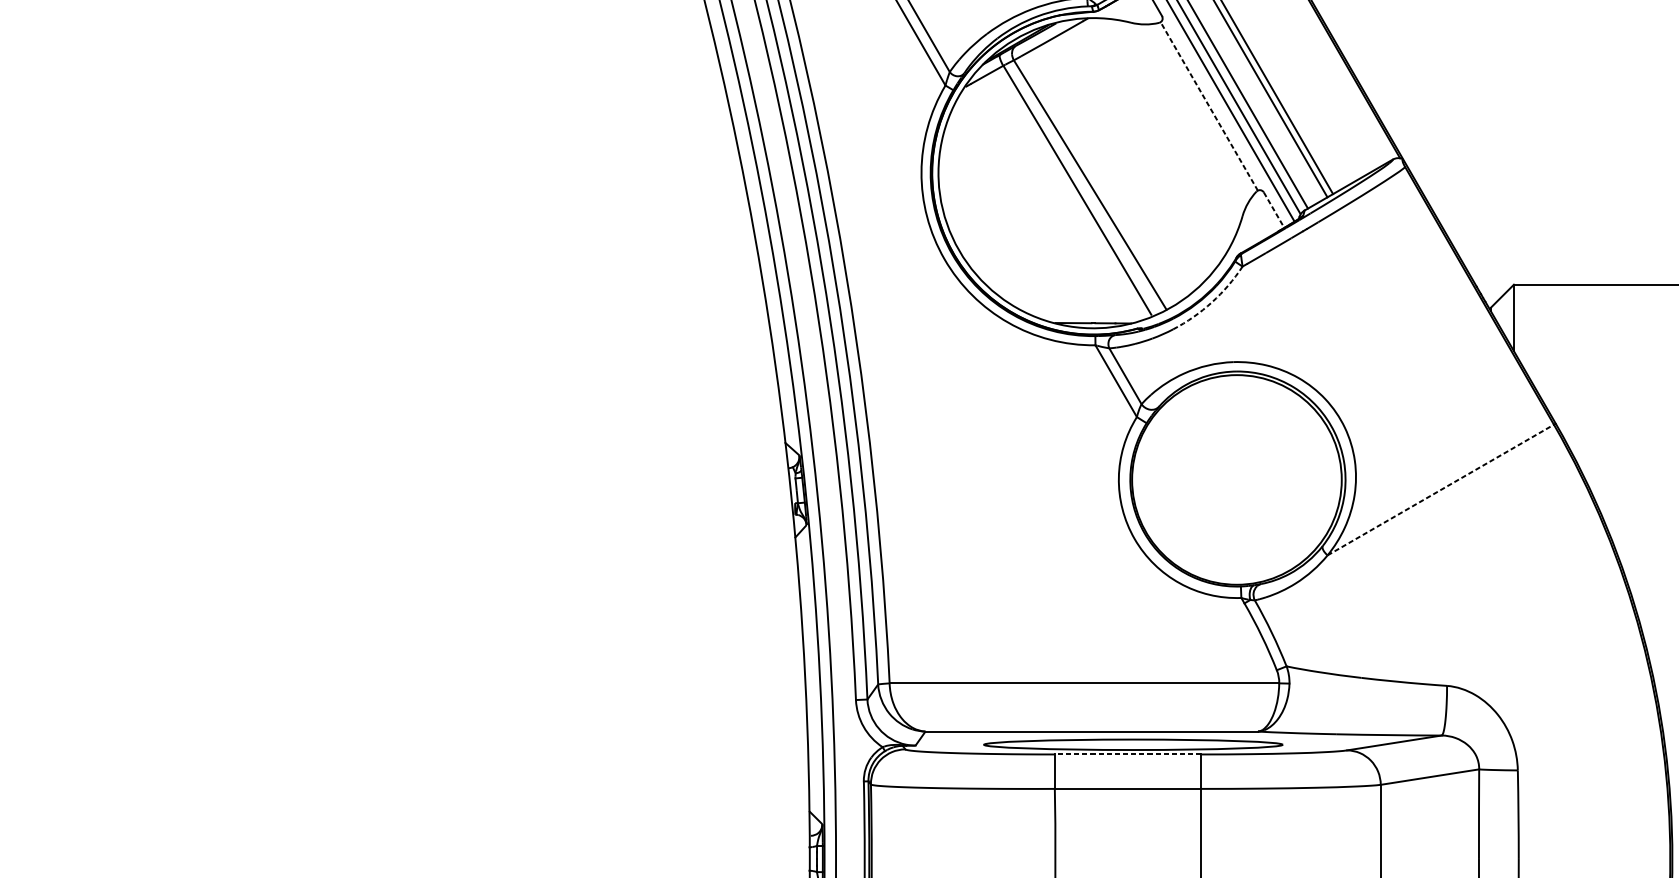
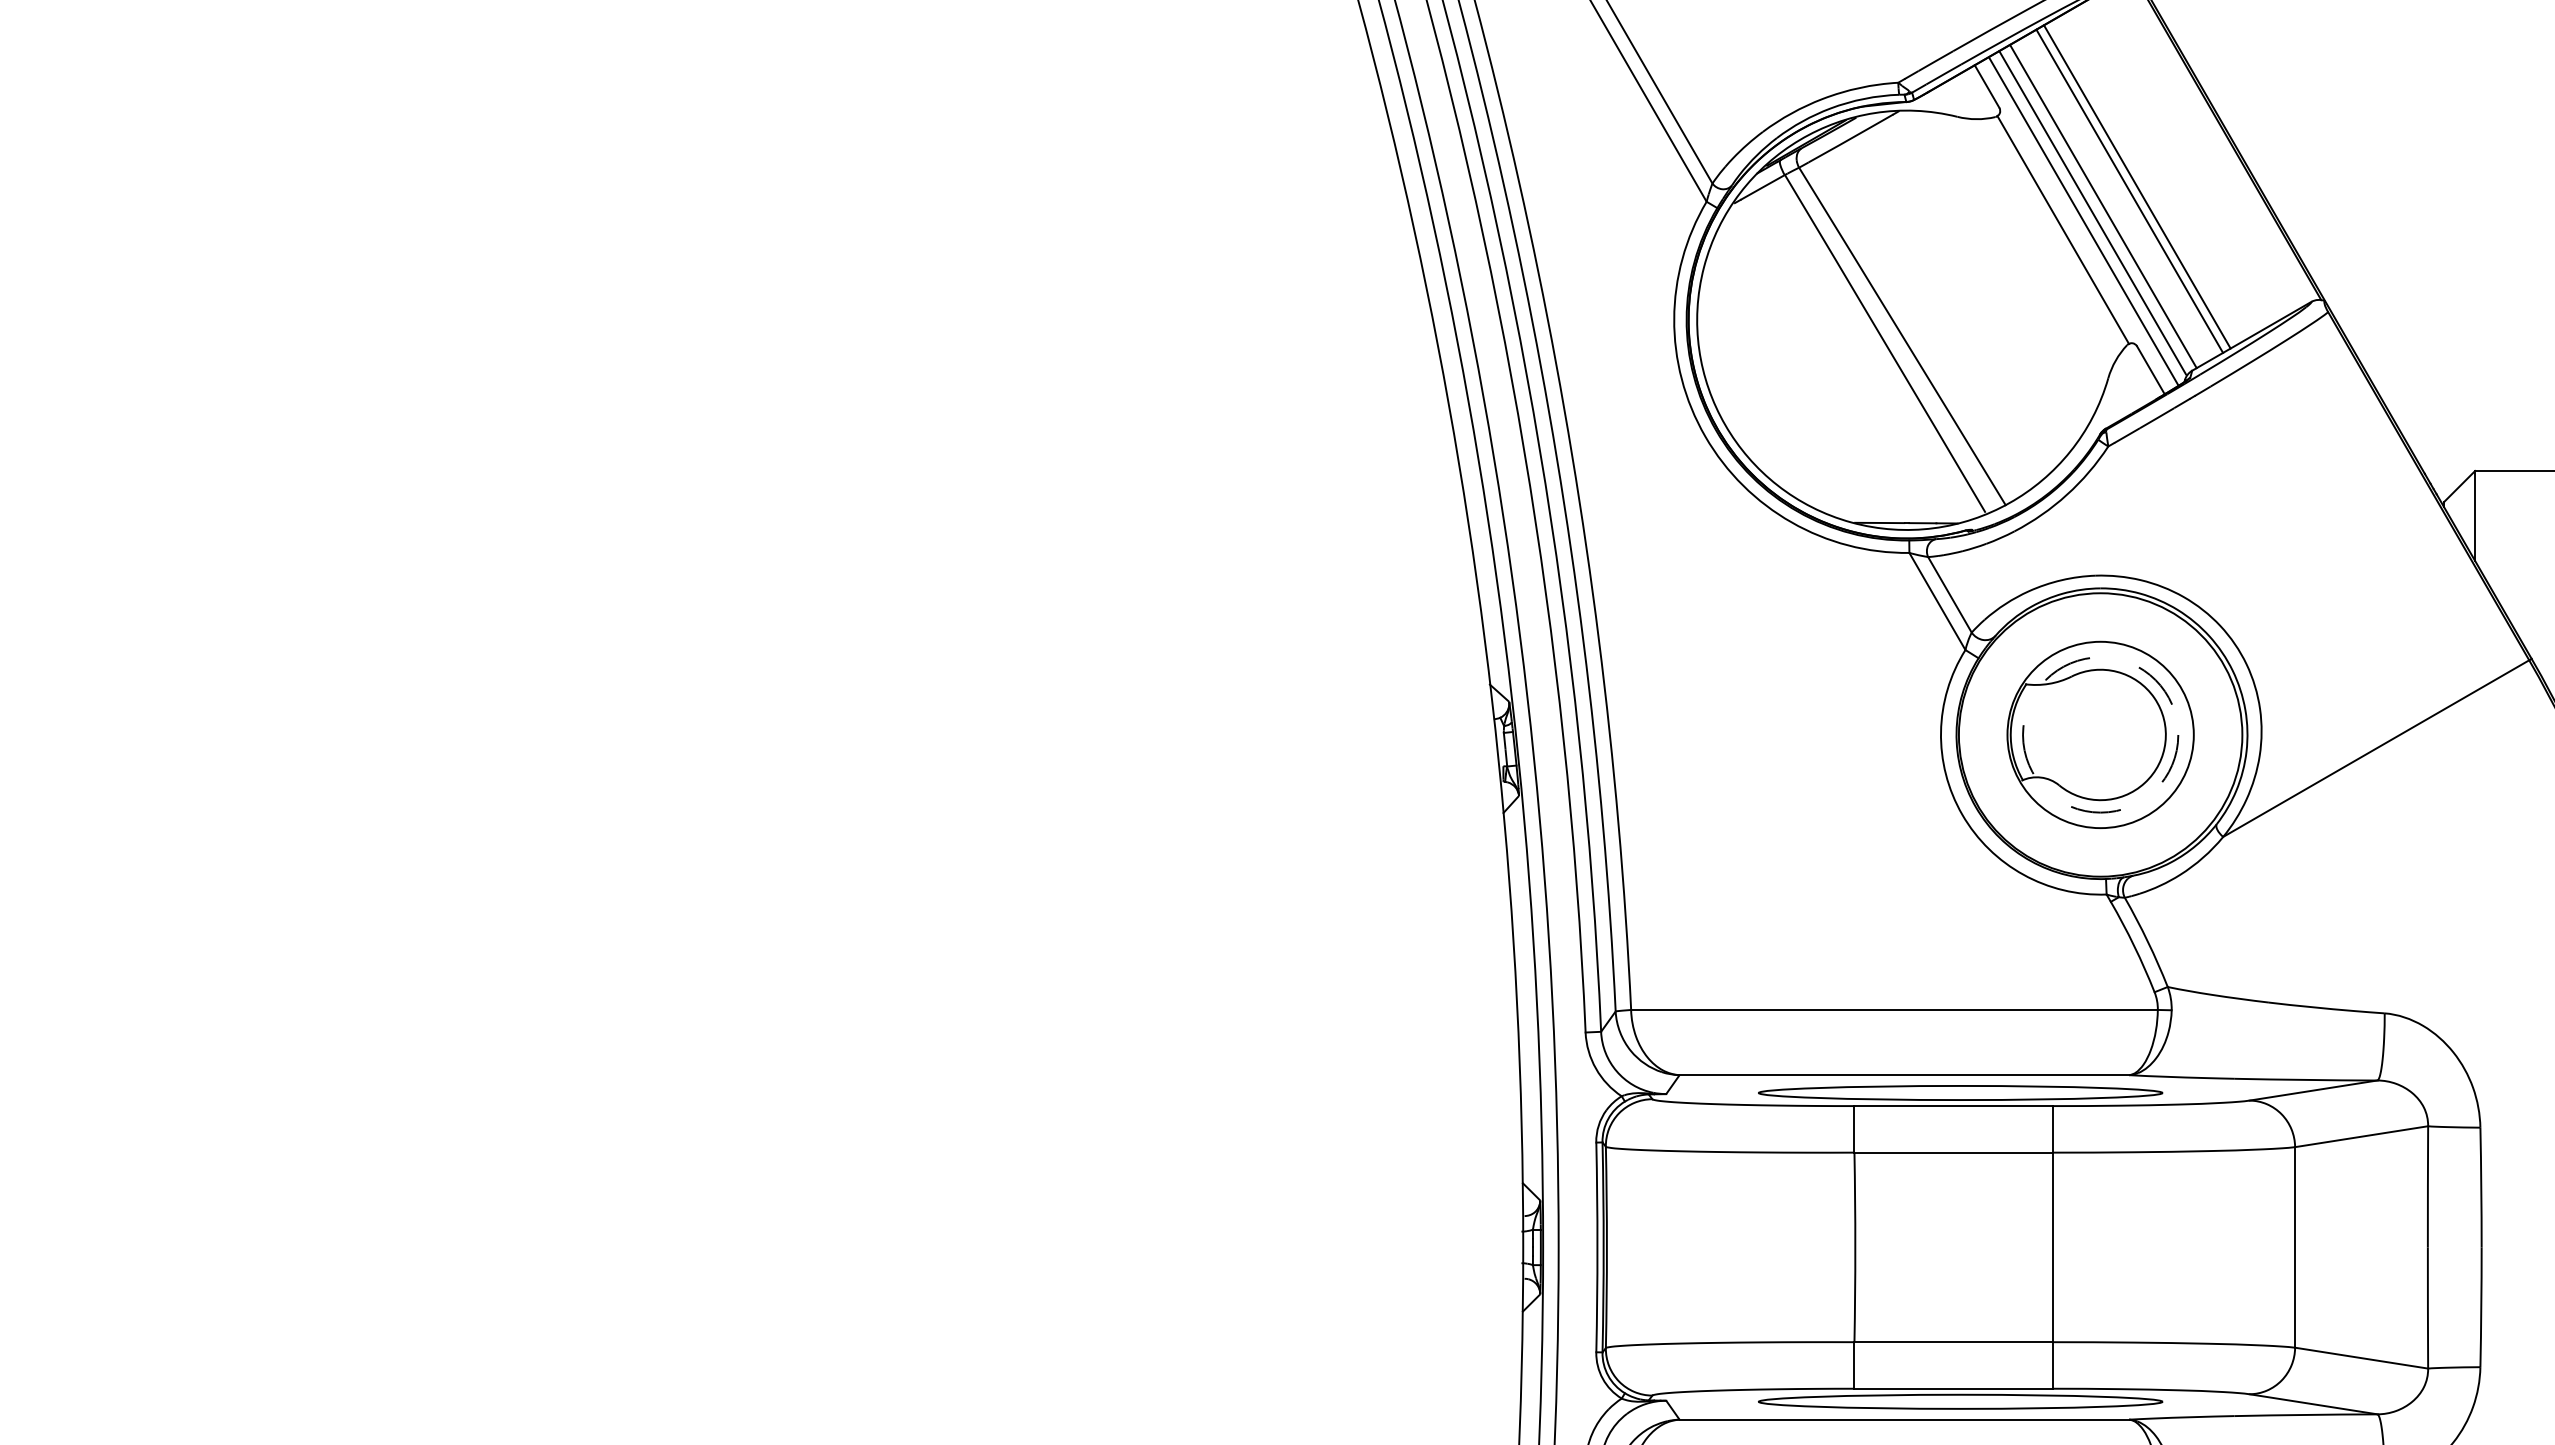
line: (1209, 106) -> (2063, 230), dashed -> solid
line: (1273, 210) -> (2150, 370), dashed -> solid
arc: (1211, 302) -> (2066, 494), dashed -> solid
part: (1236, 479) -> (2100, 734), added
line: (1441, 489) -> (2377, 747), dashed -> solid
line: (1128, 754) -> (1953, 1106), dashed -> solid

